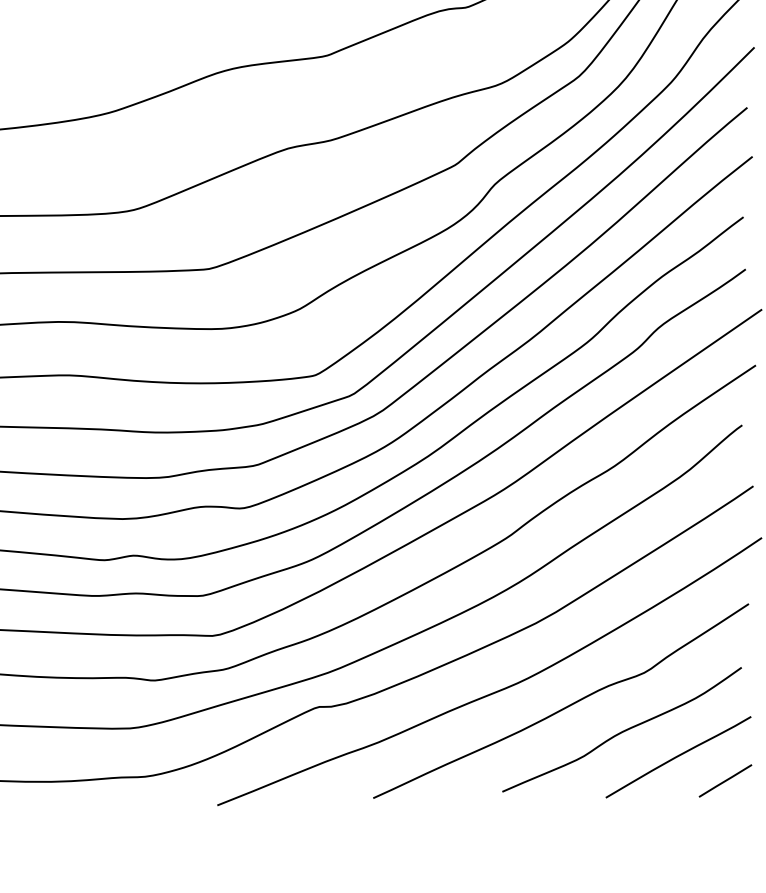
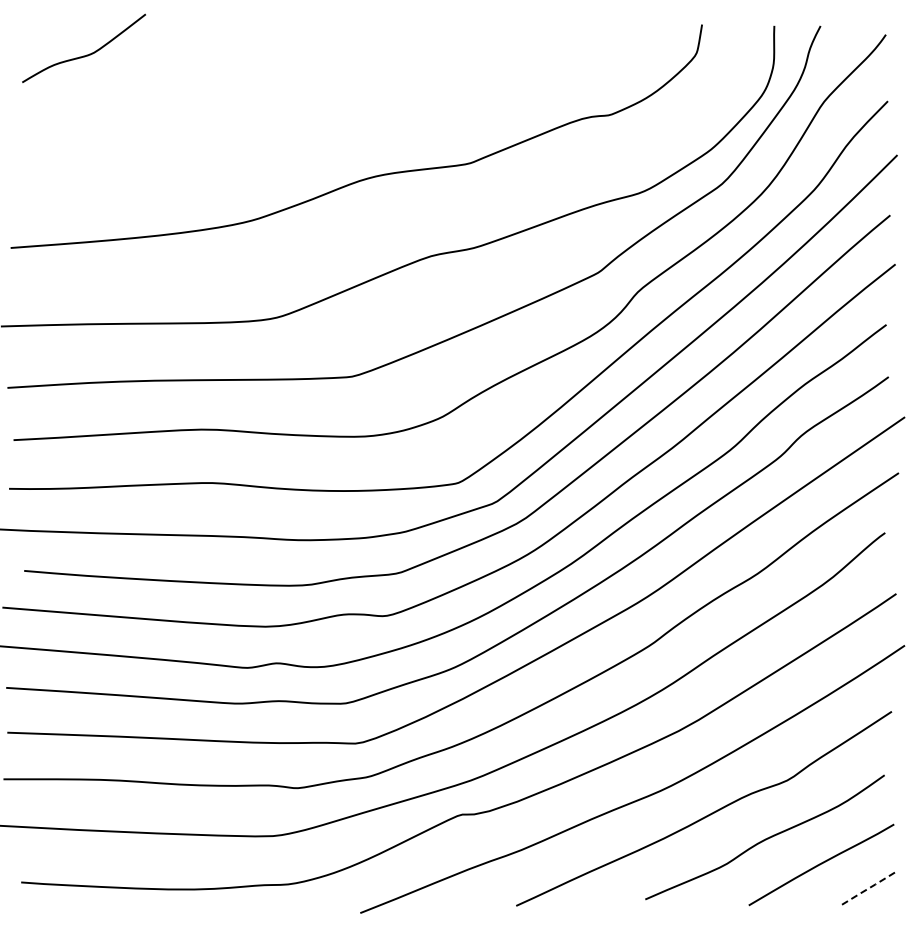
line: (725, 780) -> (868, 888), solid -> dashed

